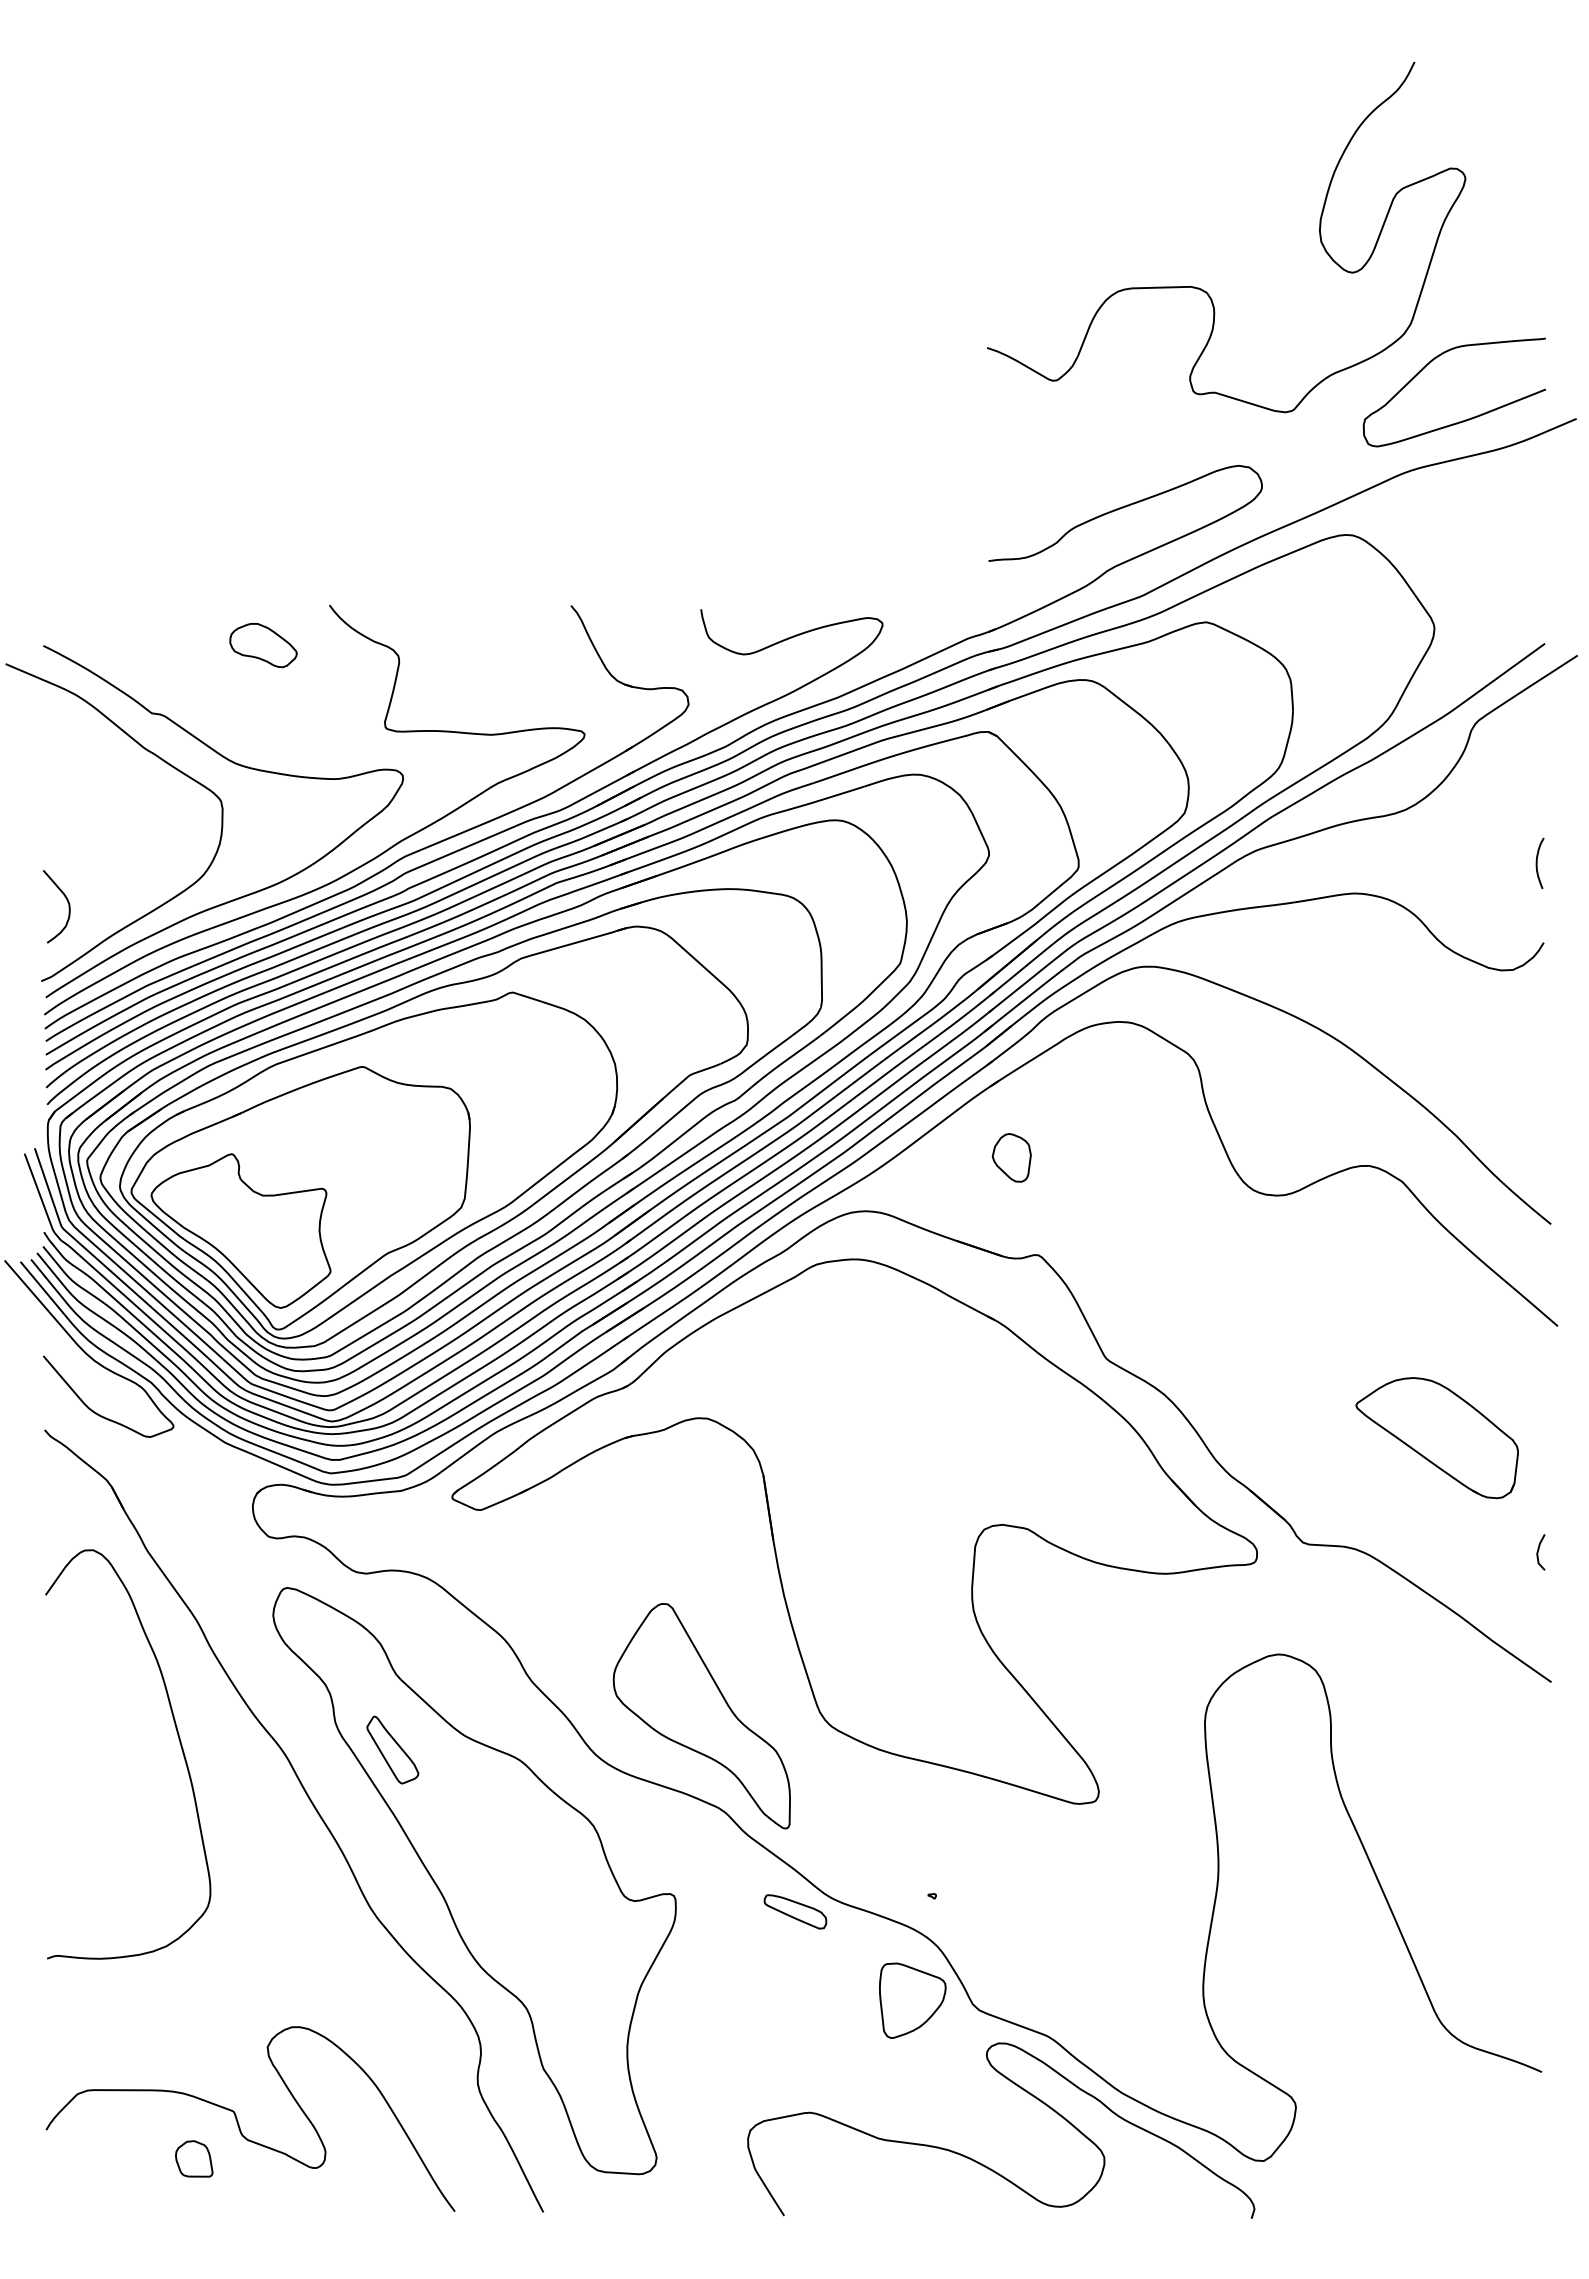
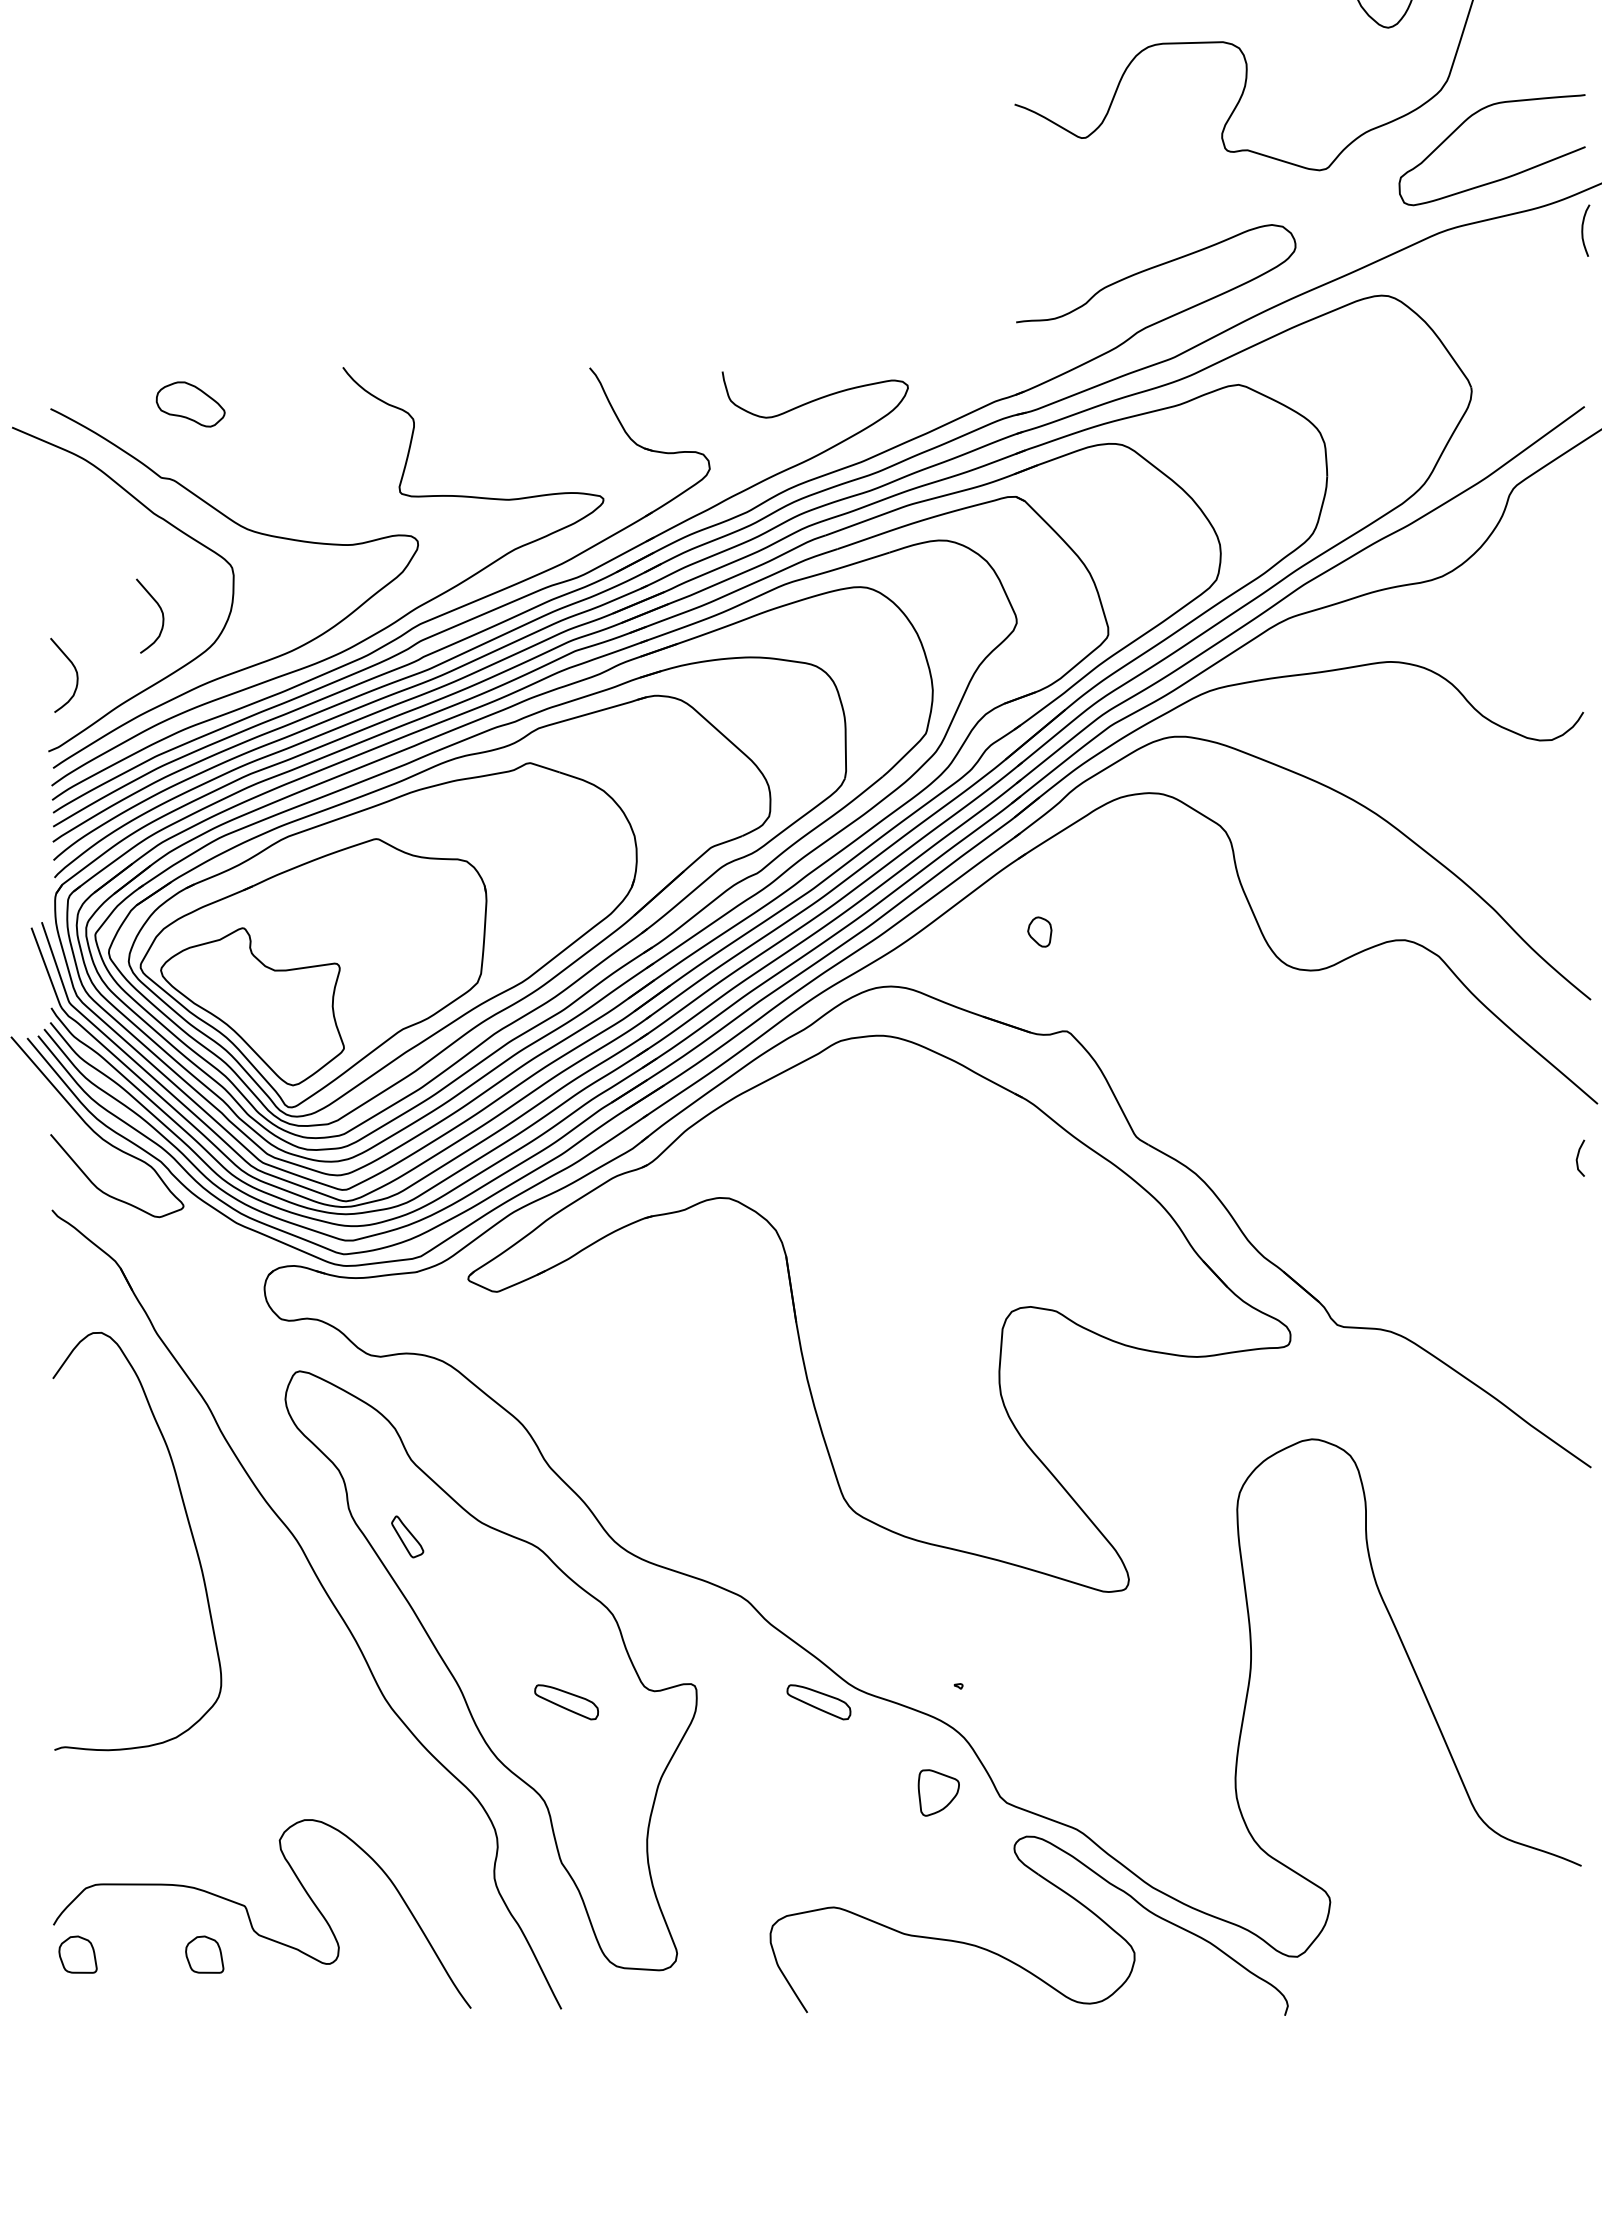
part: (263, 645) -> (190, 404), moved
curve: (150, 842) -> (160, 609), added
curve: (1537, 862) -> (1583, 229), moved
part: (1011, 1157) -> (1039, 931), size x0.6
part: (1436, 1438) -> (1473, 1218), removed
line: (1538, 1552) -> (1578, 1158), moved
part: (701, 1716) -> (722, 1502), removed
part: (392, 1749) -> (407, 1536), size x0.6
part: (548, 1911) -> (566, 1701), added
part: (912, 2000) -> (938, 1792), size x0.6
part: (70, 2158) -> (78, 1954), added

